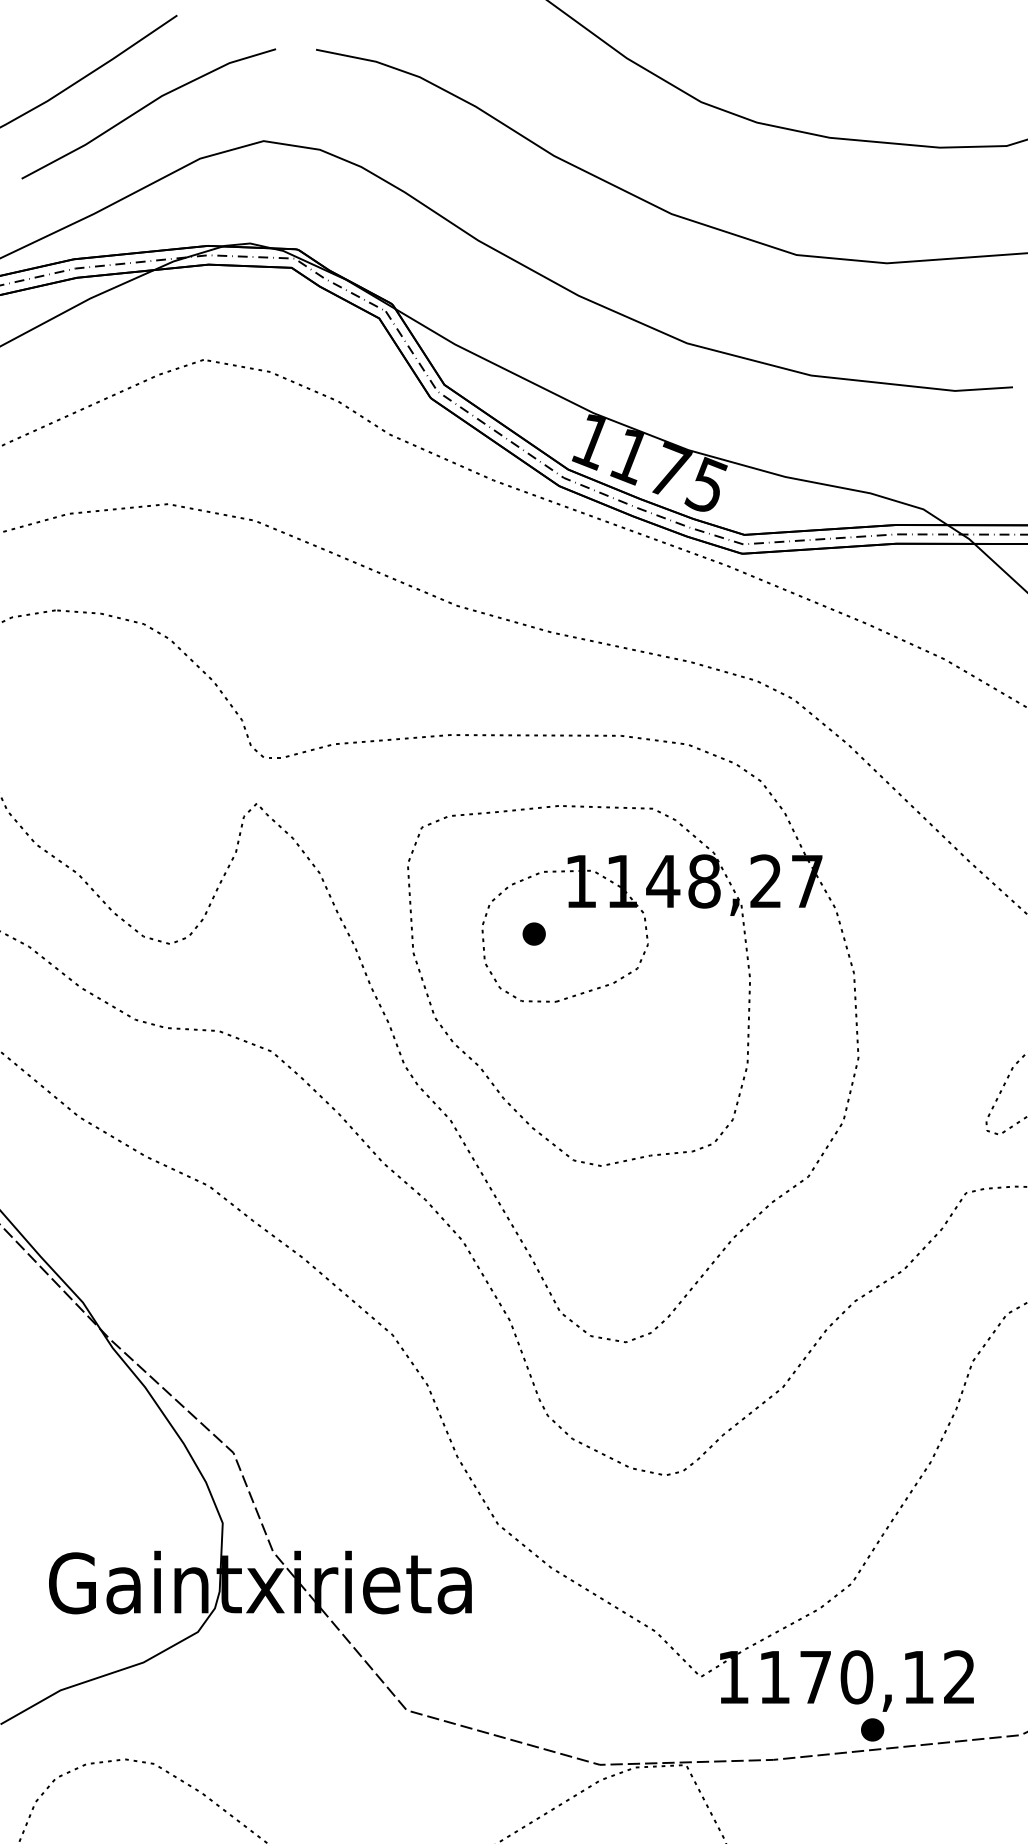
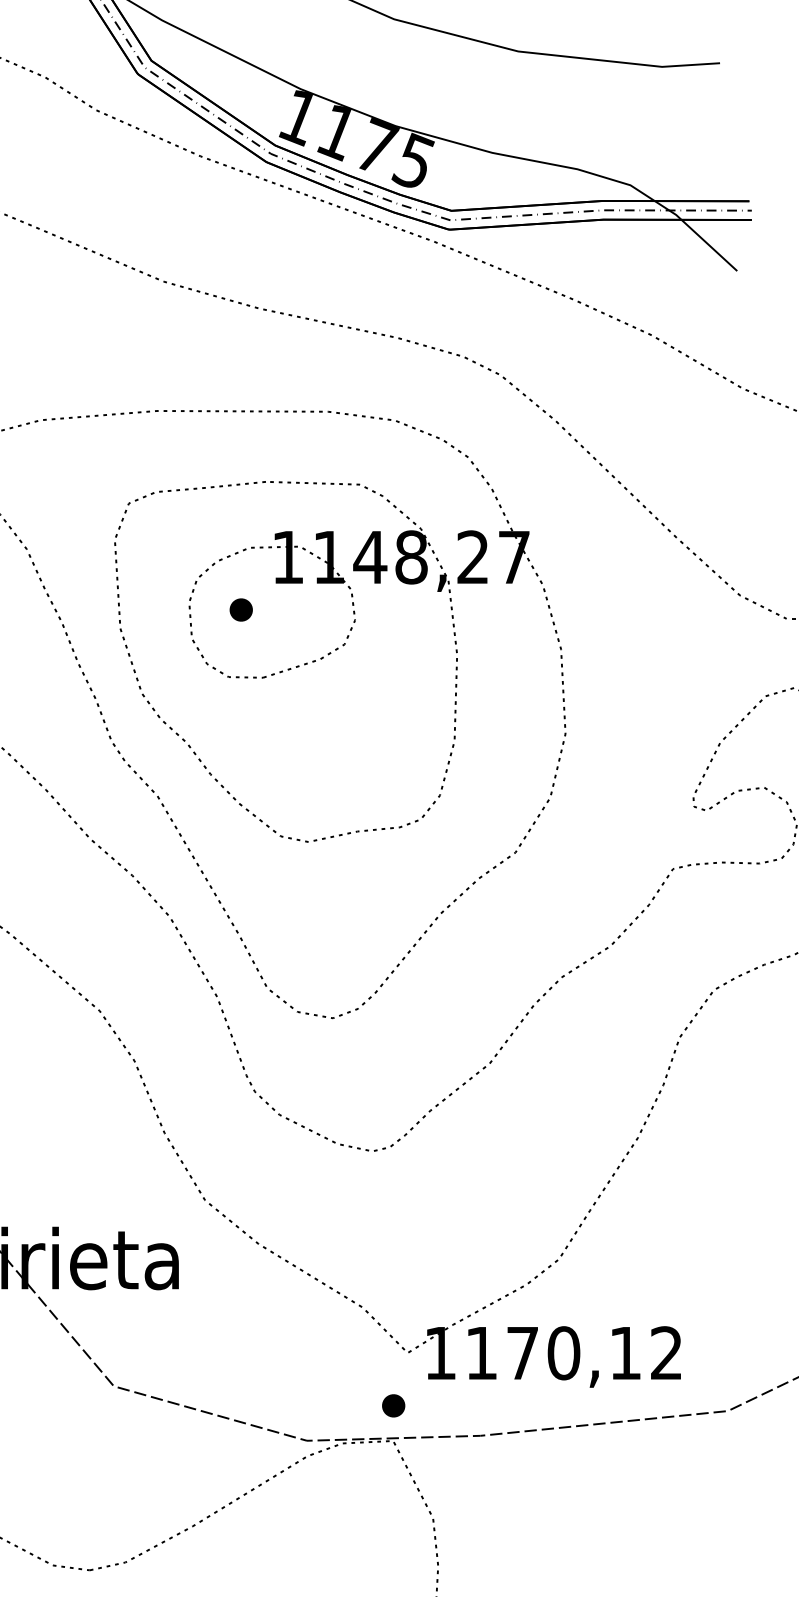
part: (872, 1729) -> (393, 1405), moved

